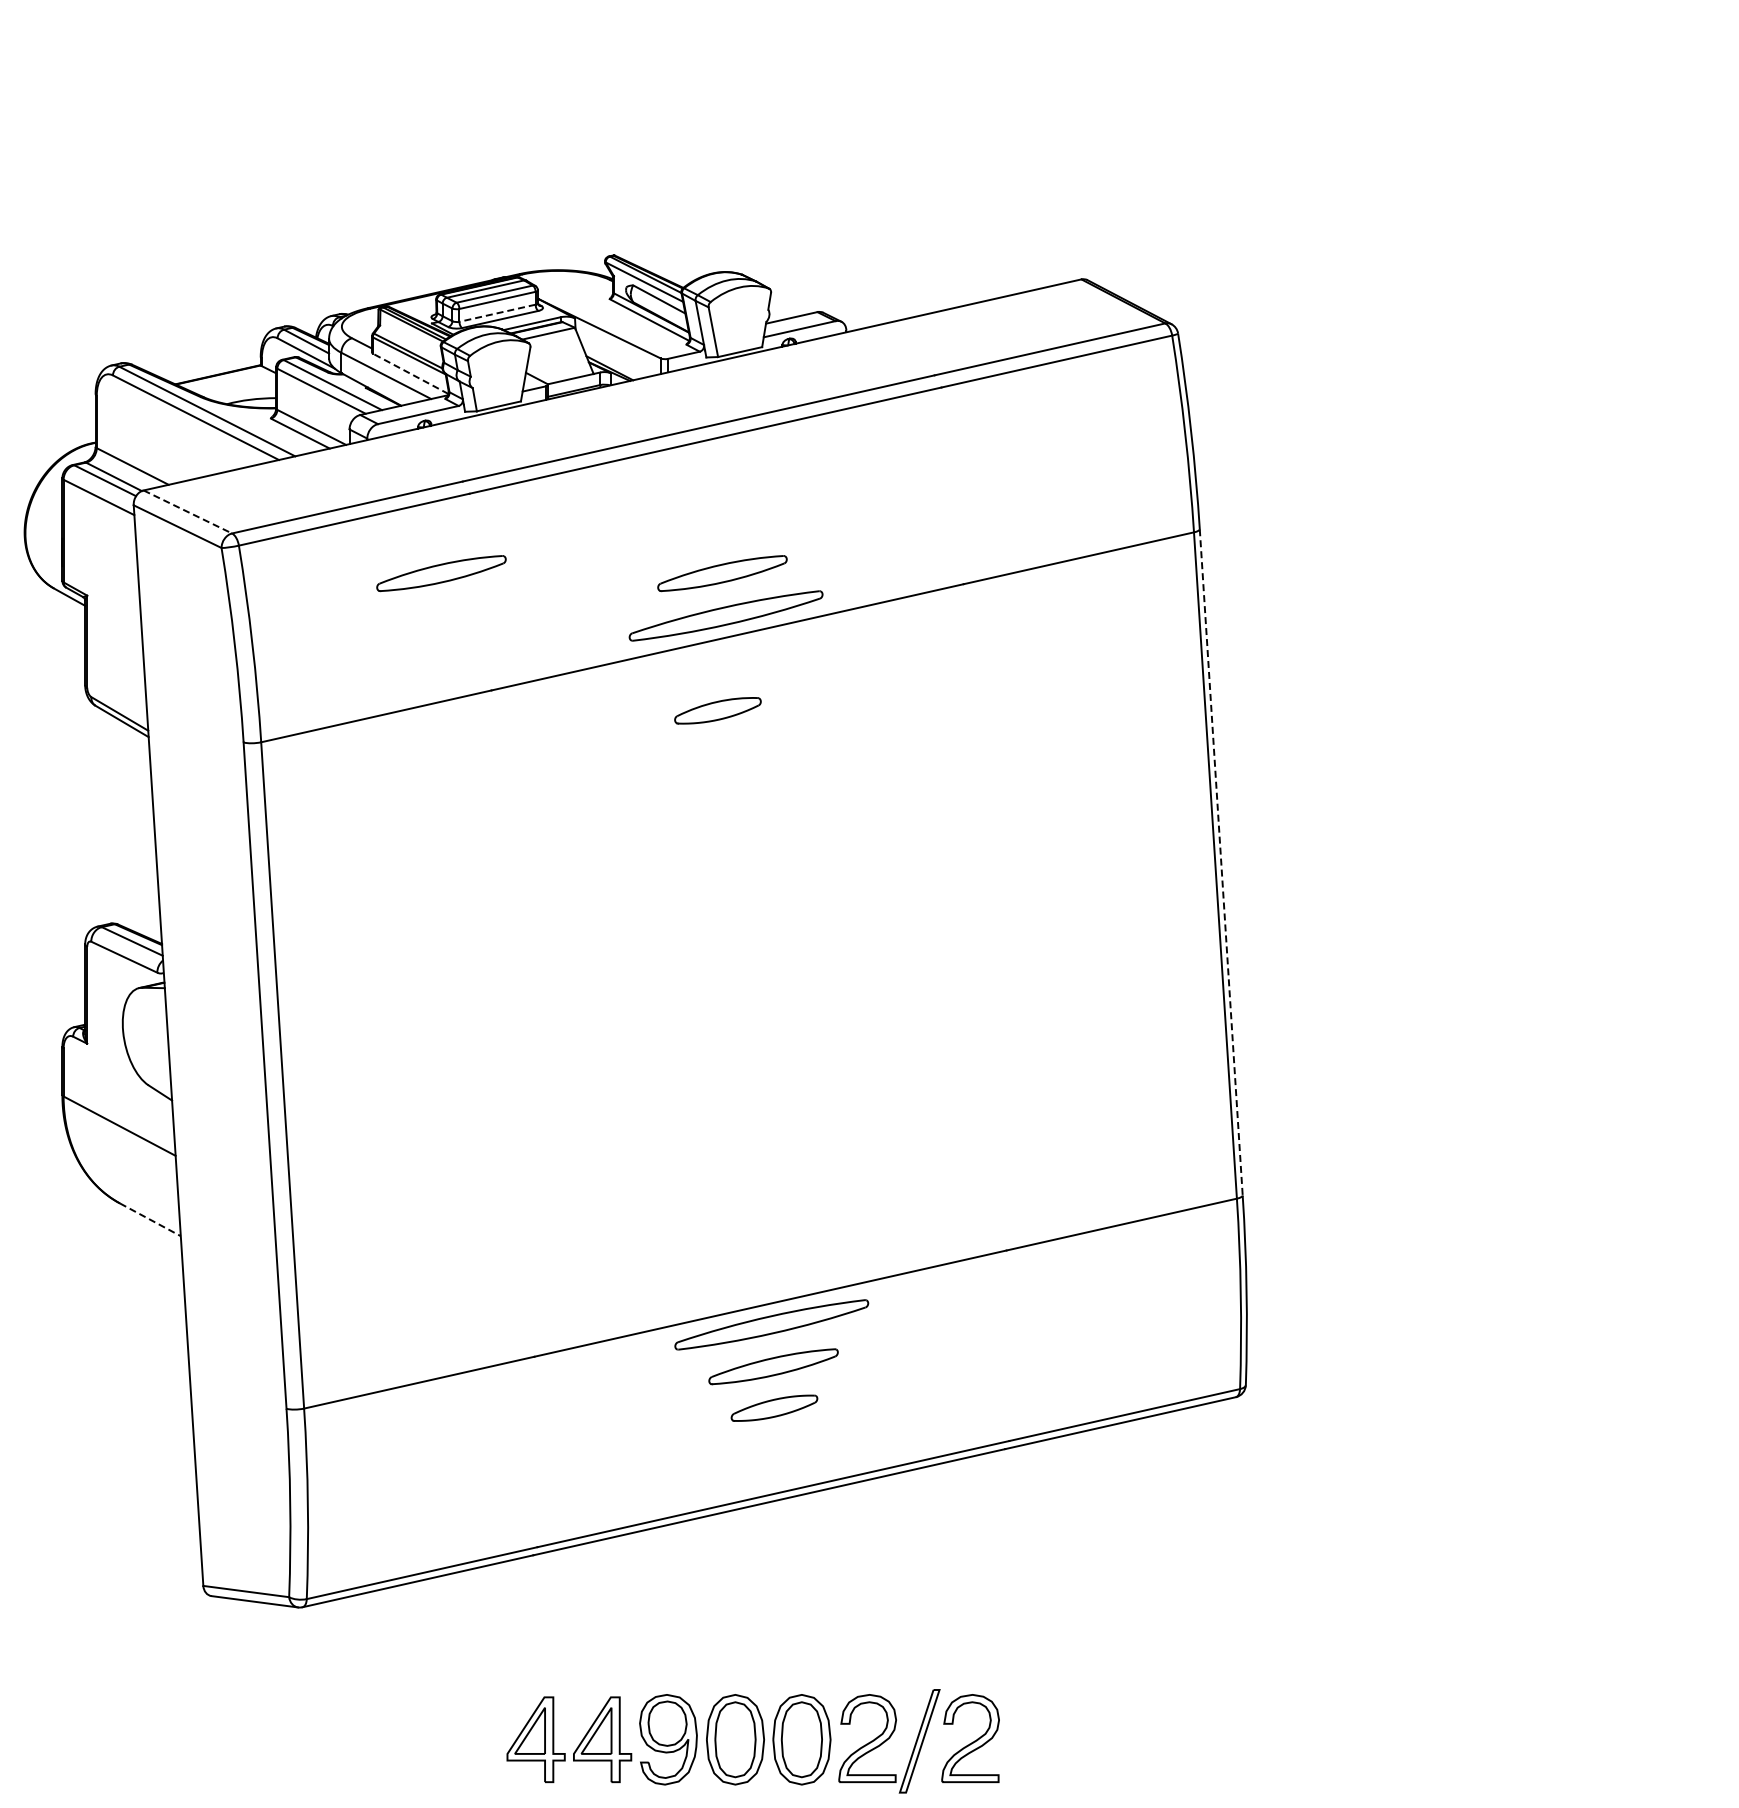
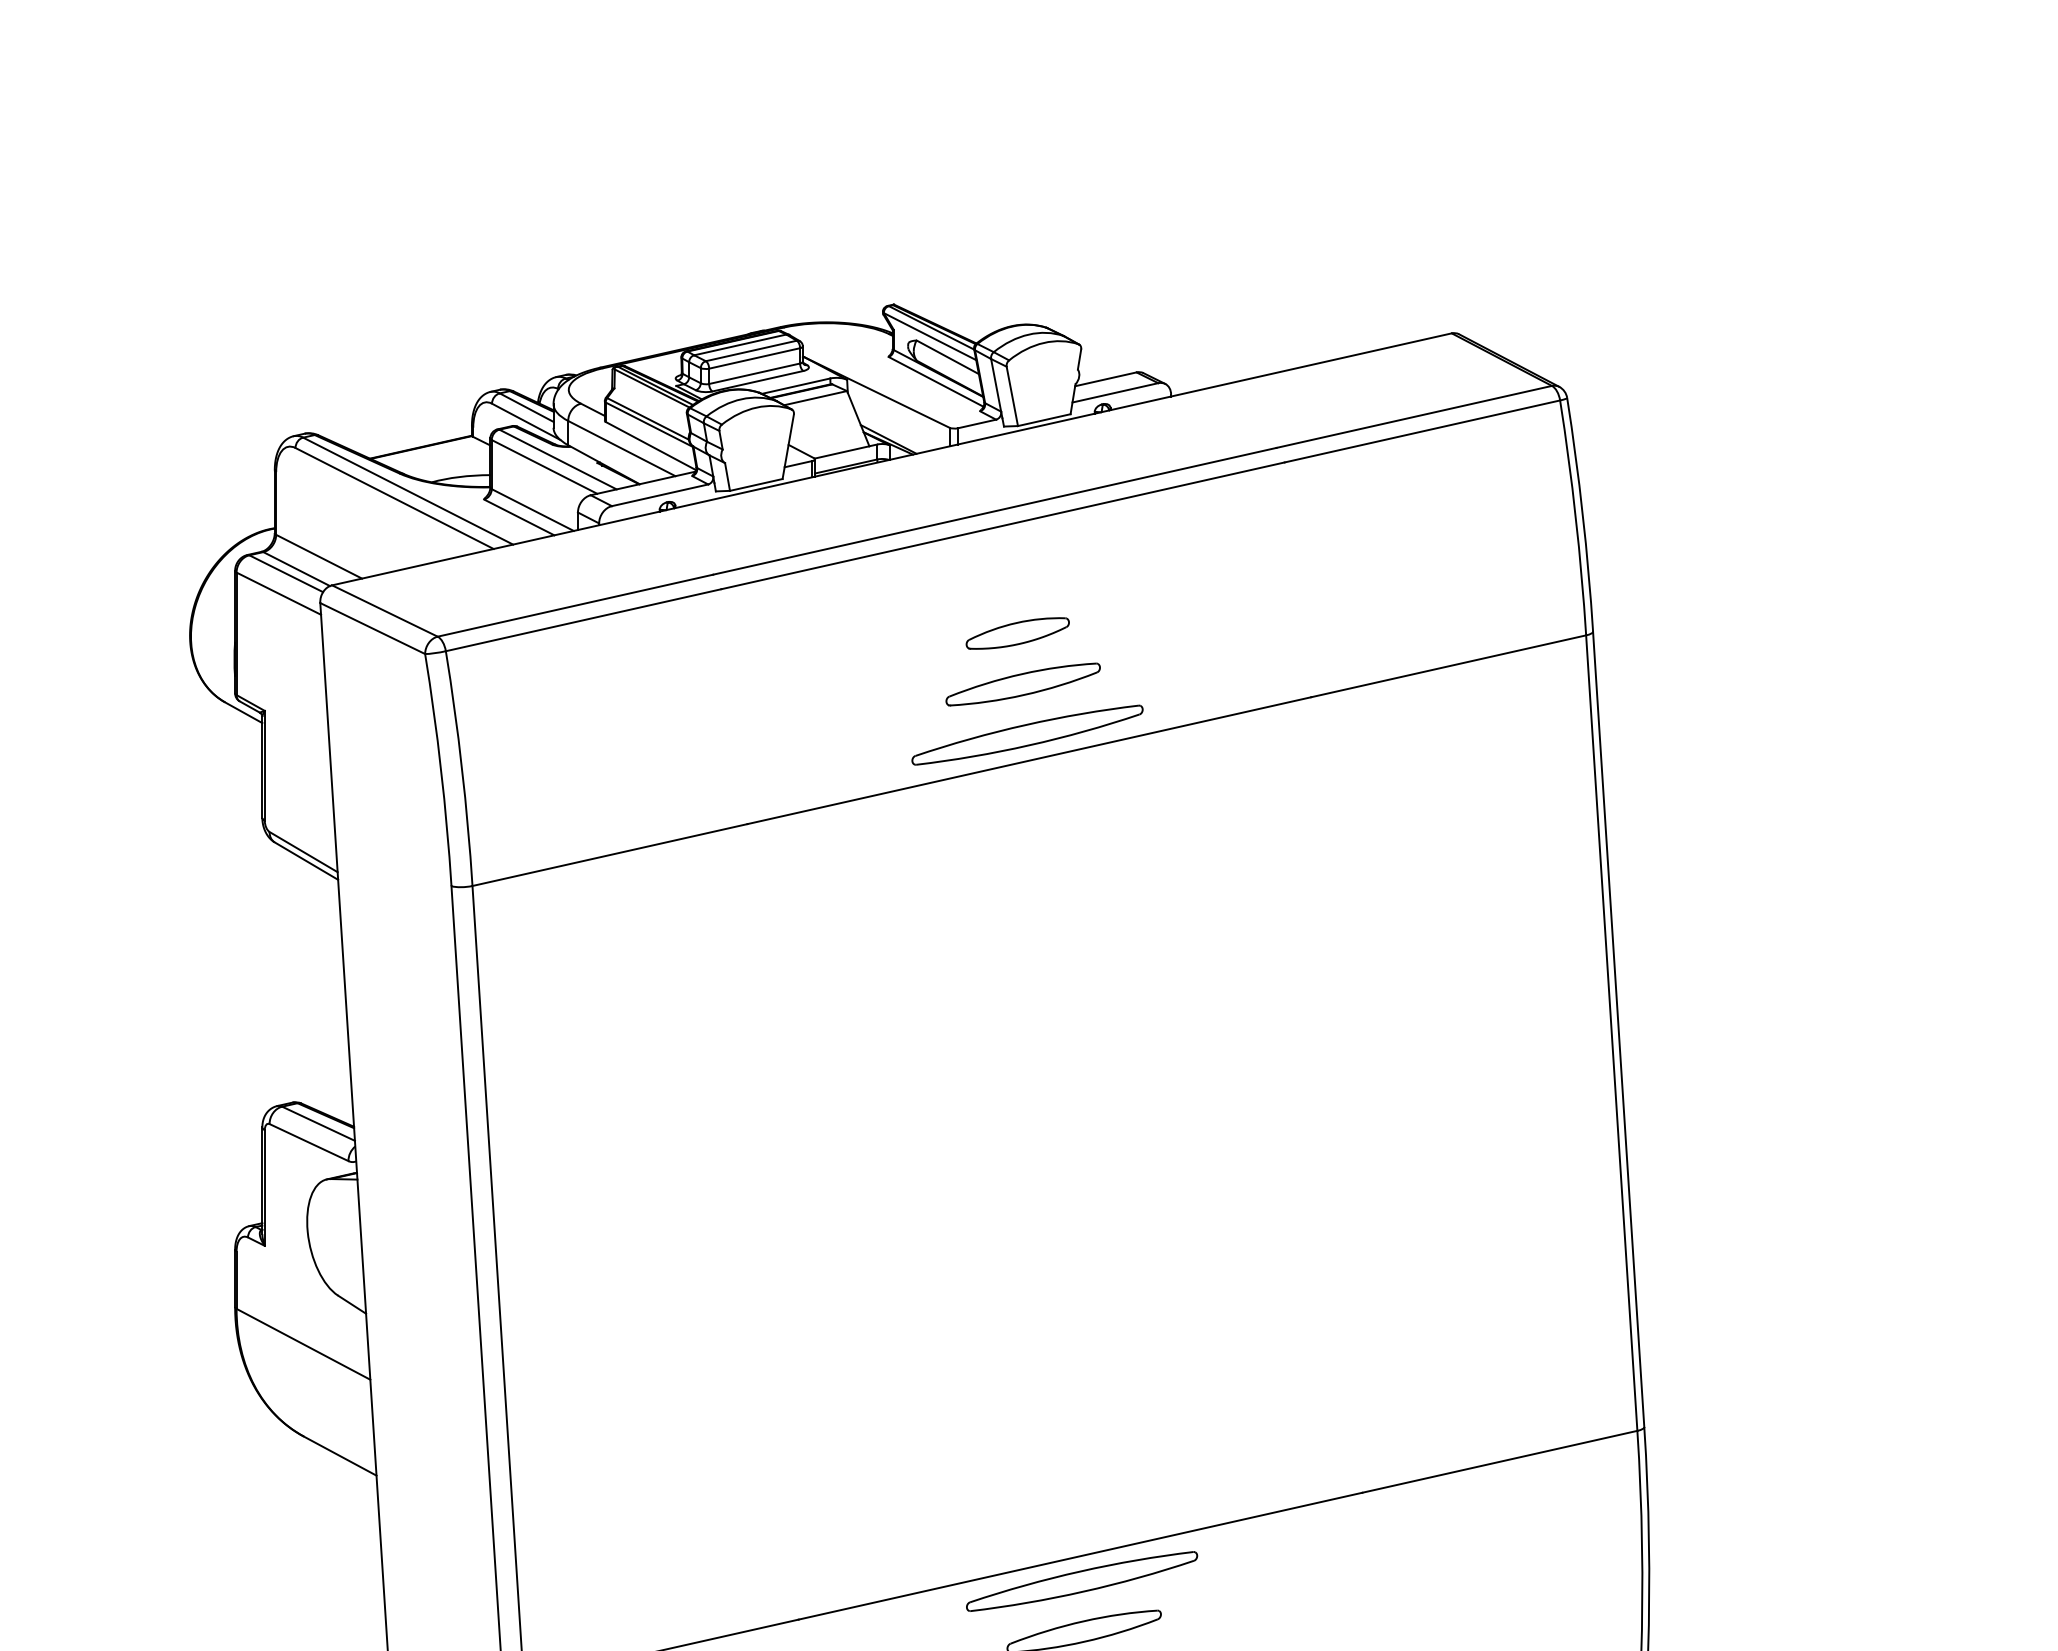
line: (497, 313) -> (754, 374), dashed -> solid
line: (410, 373) -> (650, 445), dashed -> solid
line: (188, 512) -> (385, 611), dashed -> solid
part: (441, 573) -> (687, 684), removed
part: (717, 710) -> (1017, 633), moved
line: (1221, 862) -> (1618, 1029), dashed -> solid
line: (150, 1219) -> (340, 1455), dashed -> solid

